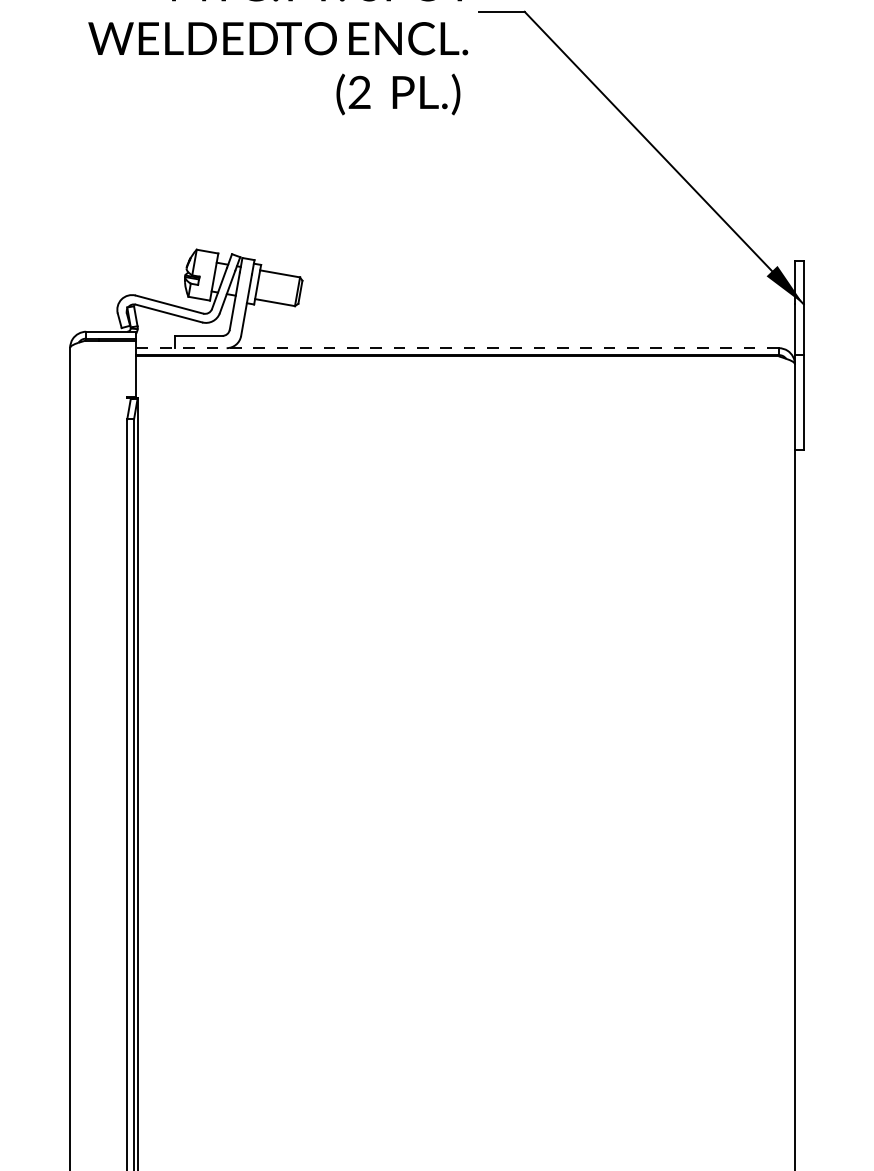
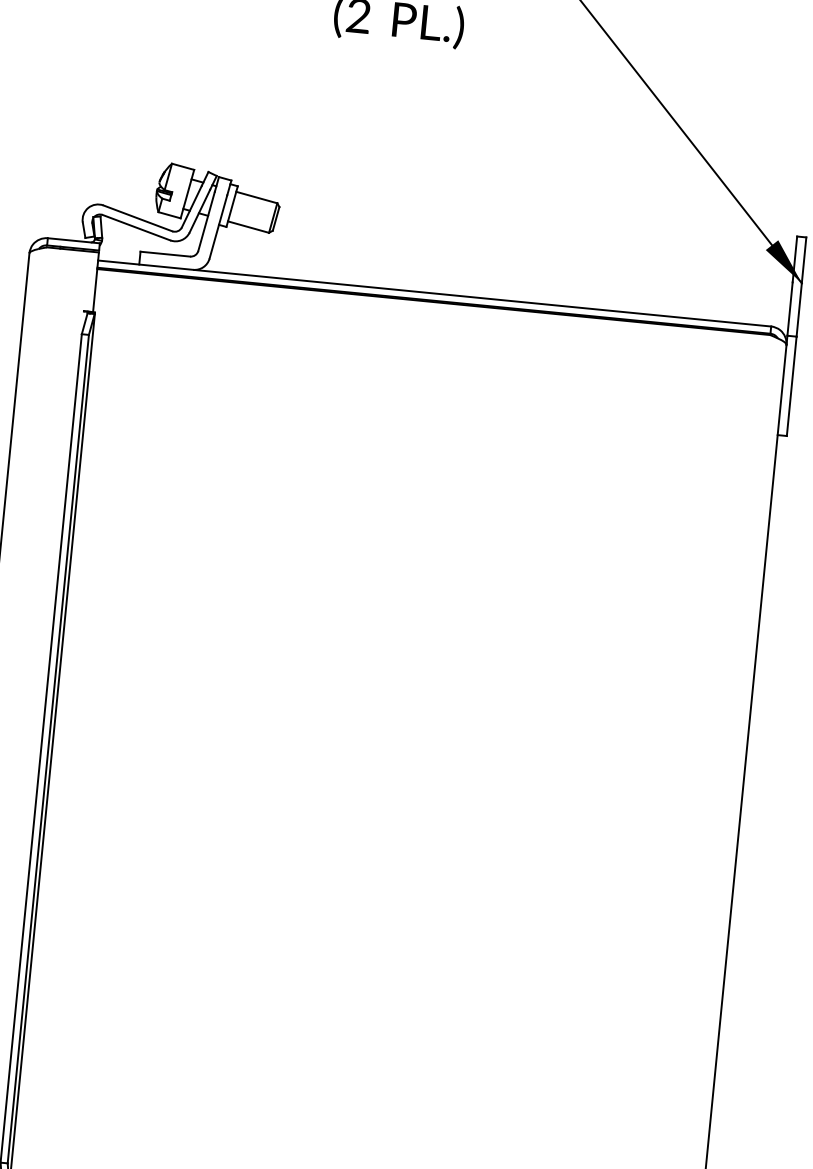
line: (456, 348) -> (433, 293), dashed -> solid

